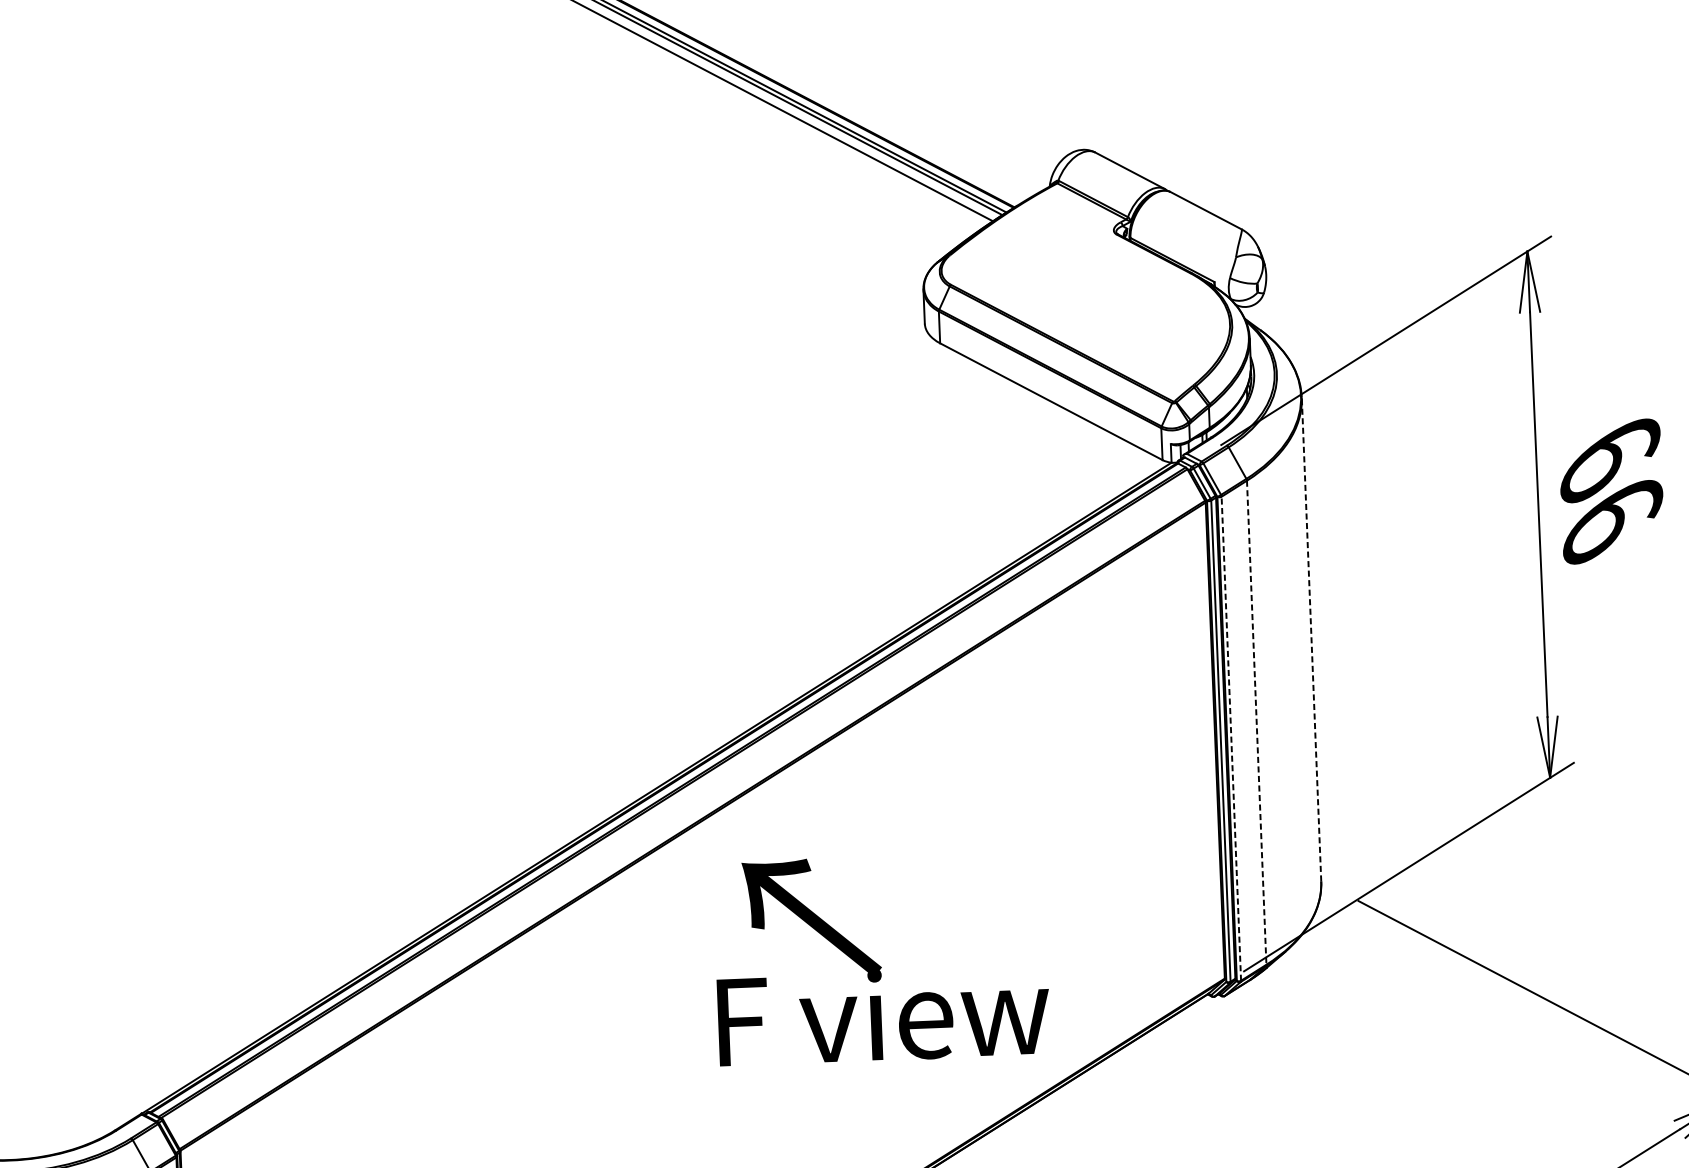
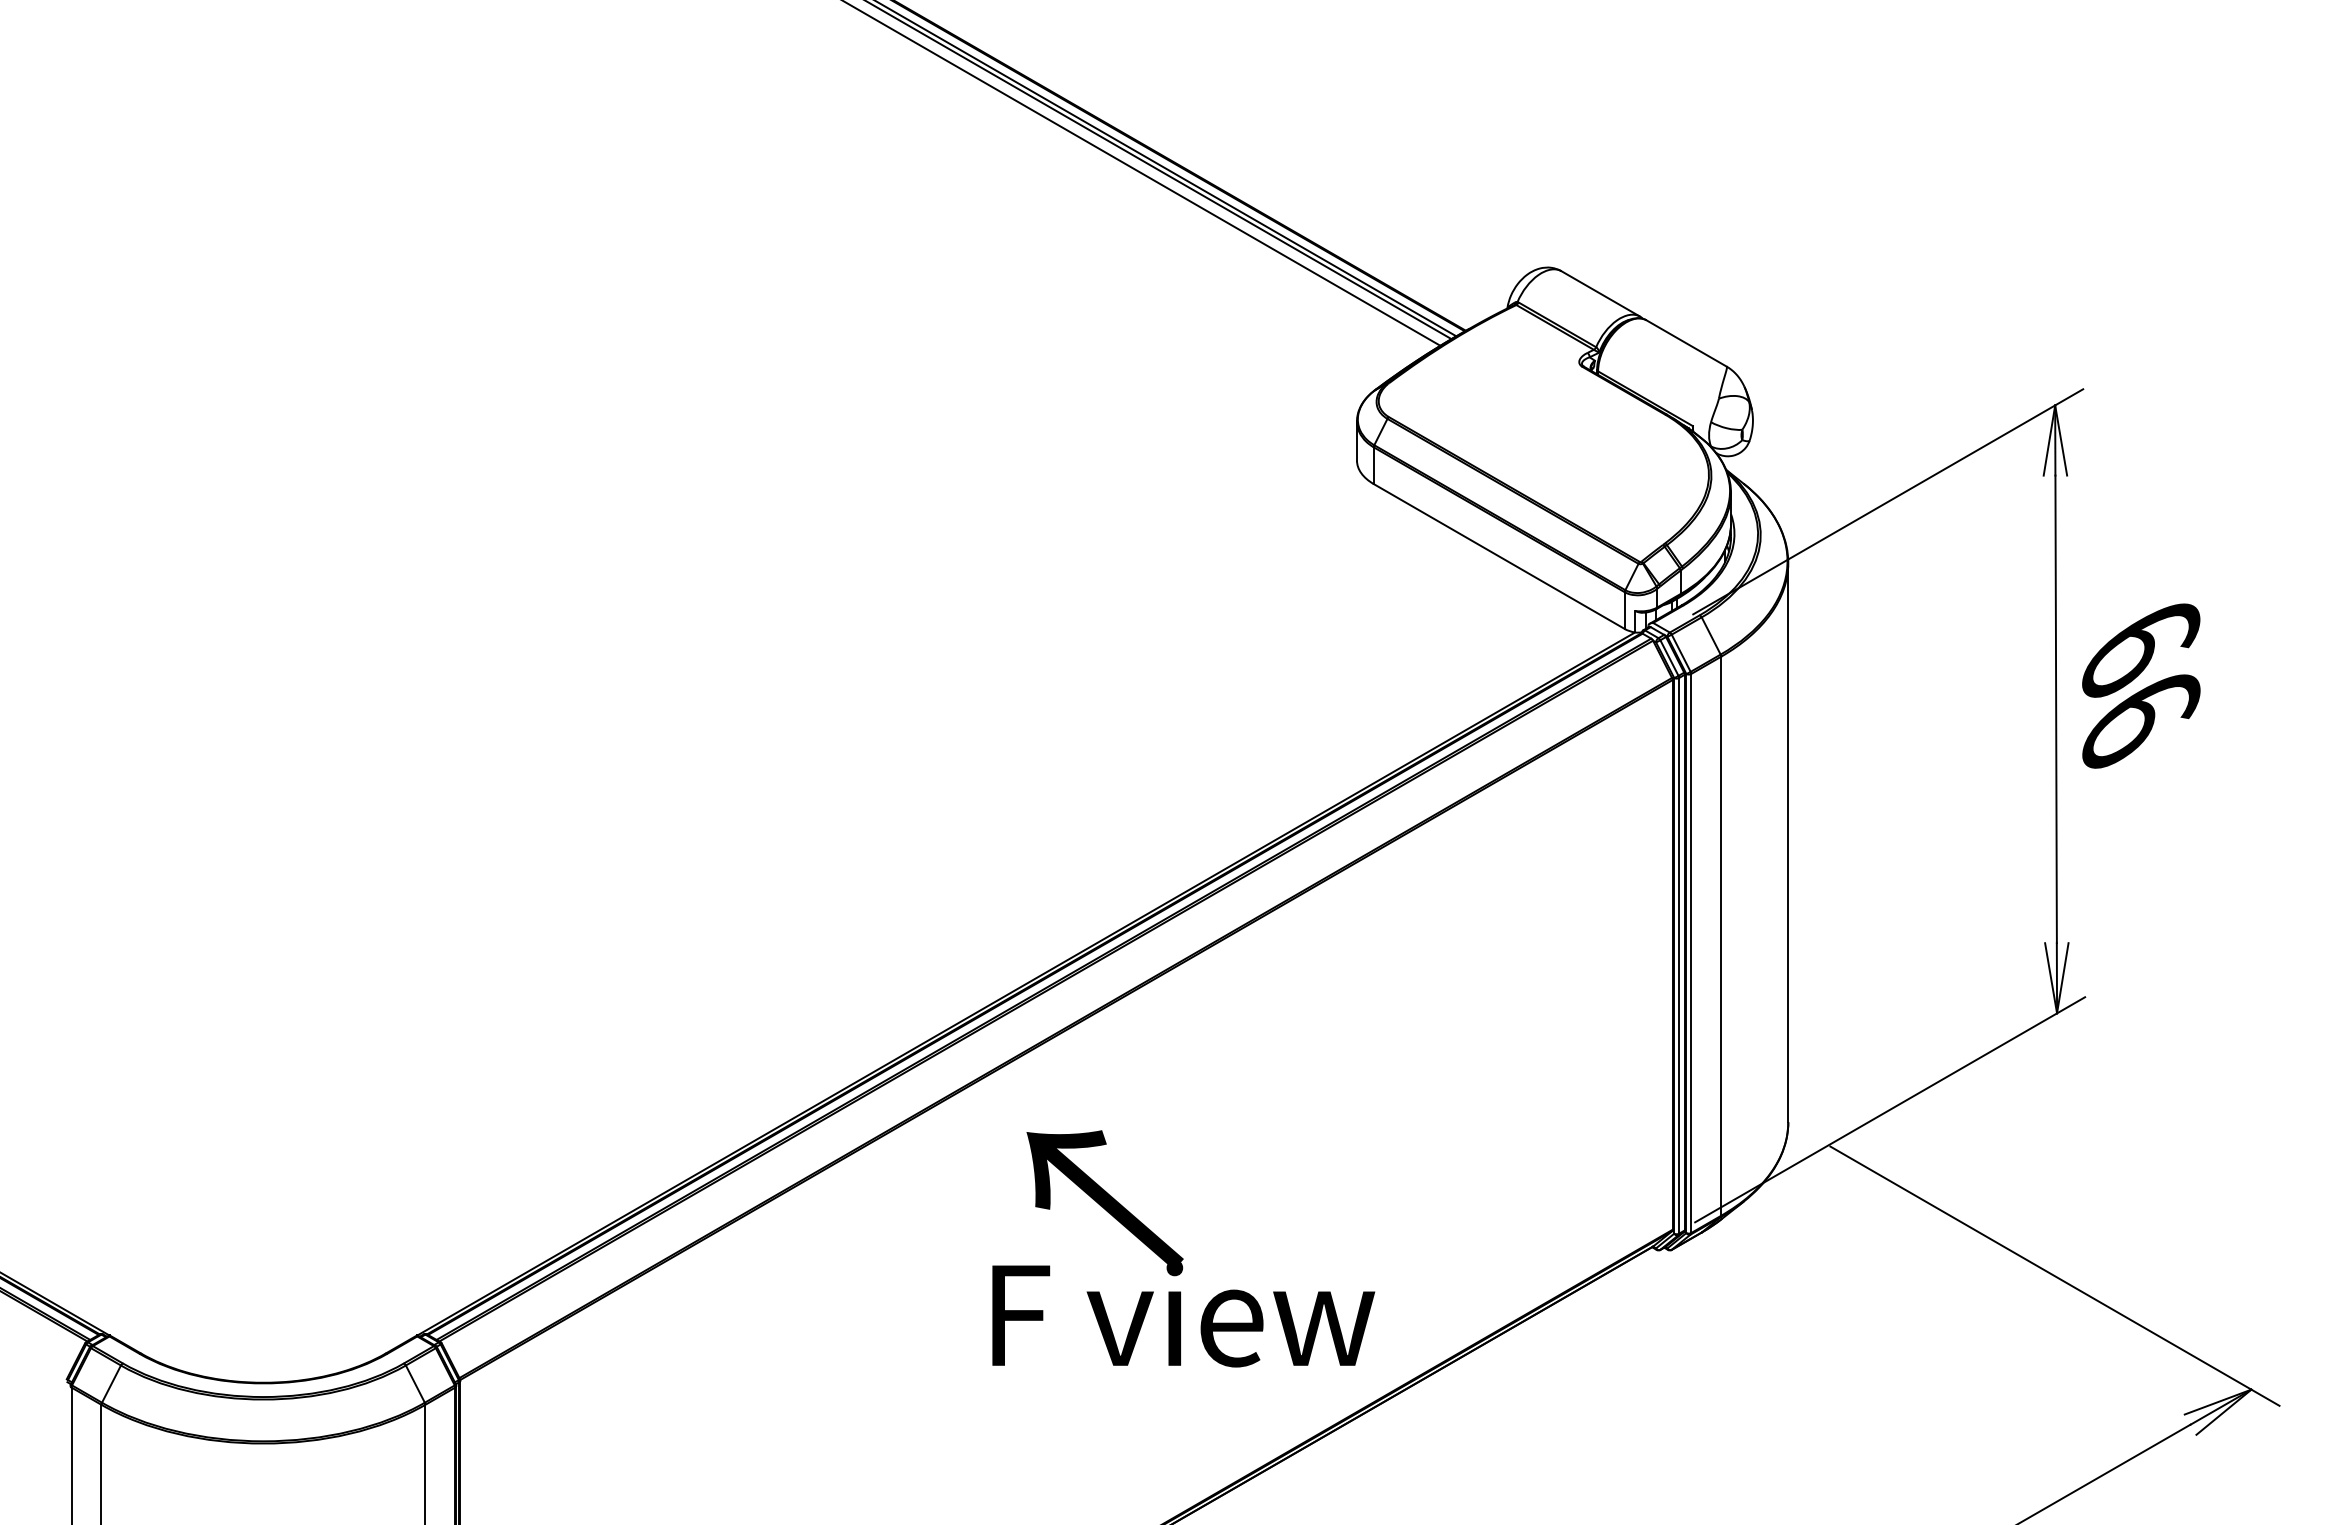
line: (1311, 639) -> (1788, 842), dashed -> solid
line: (1256, 722) -> (1721, 936), dashed -> solid
line: (1231, 738) -> (1691, 953), dashed -> solid
text: (881, 958) -> (1183, 1248), moved

